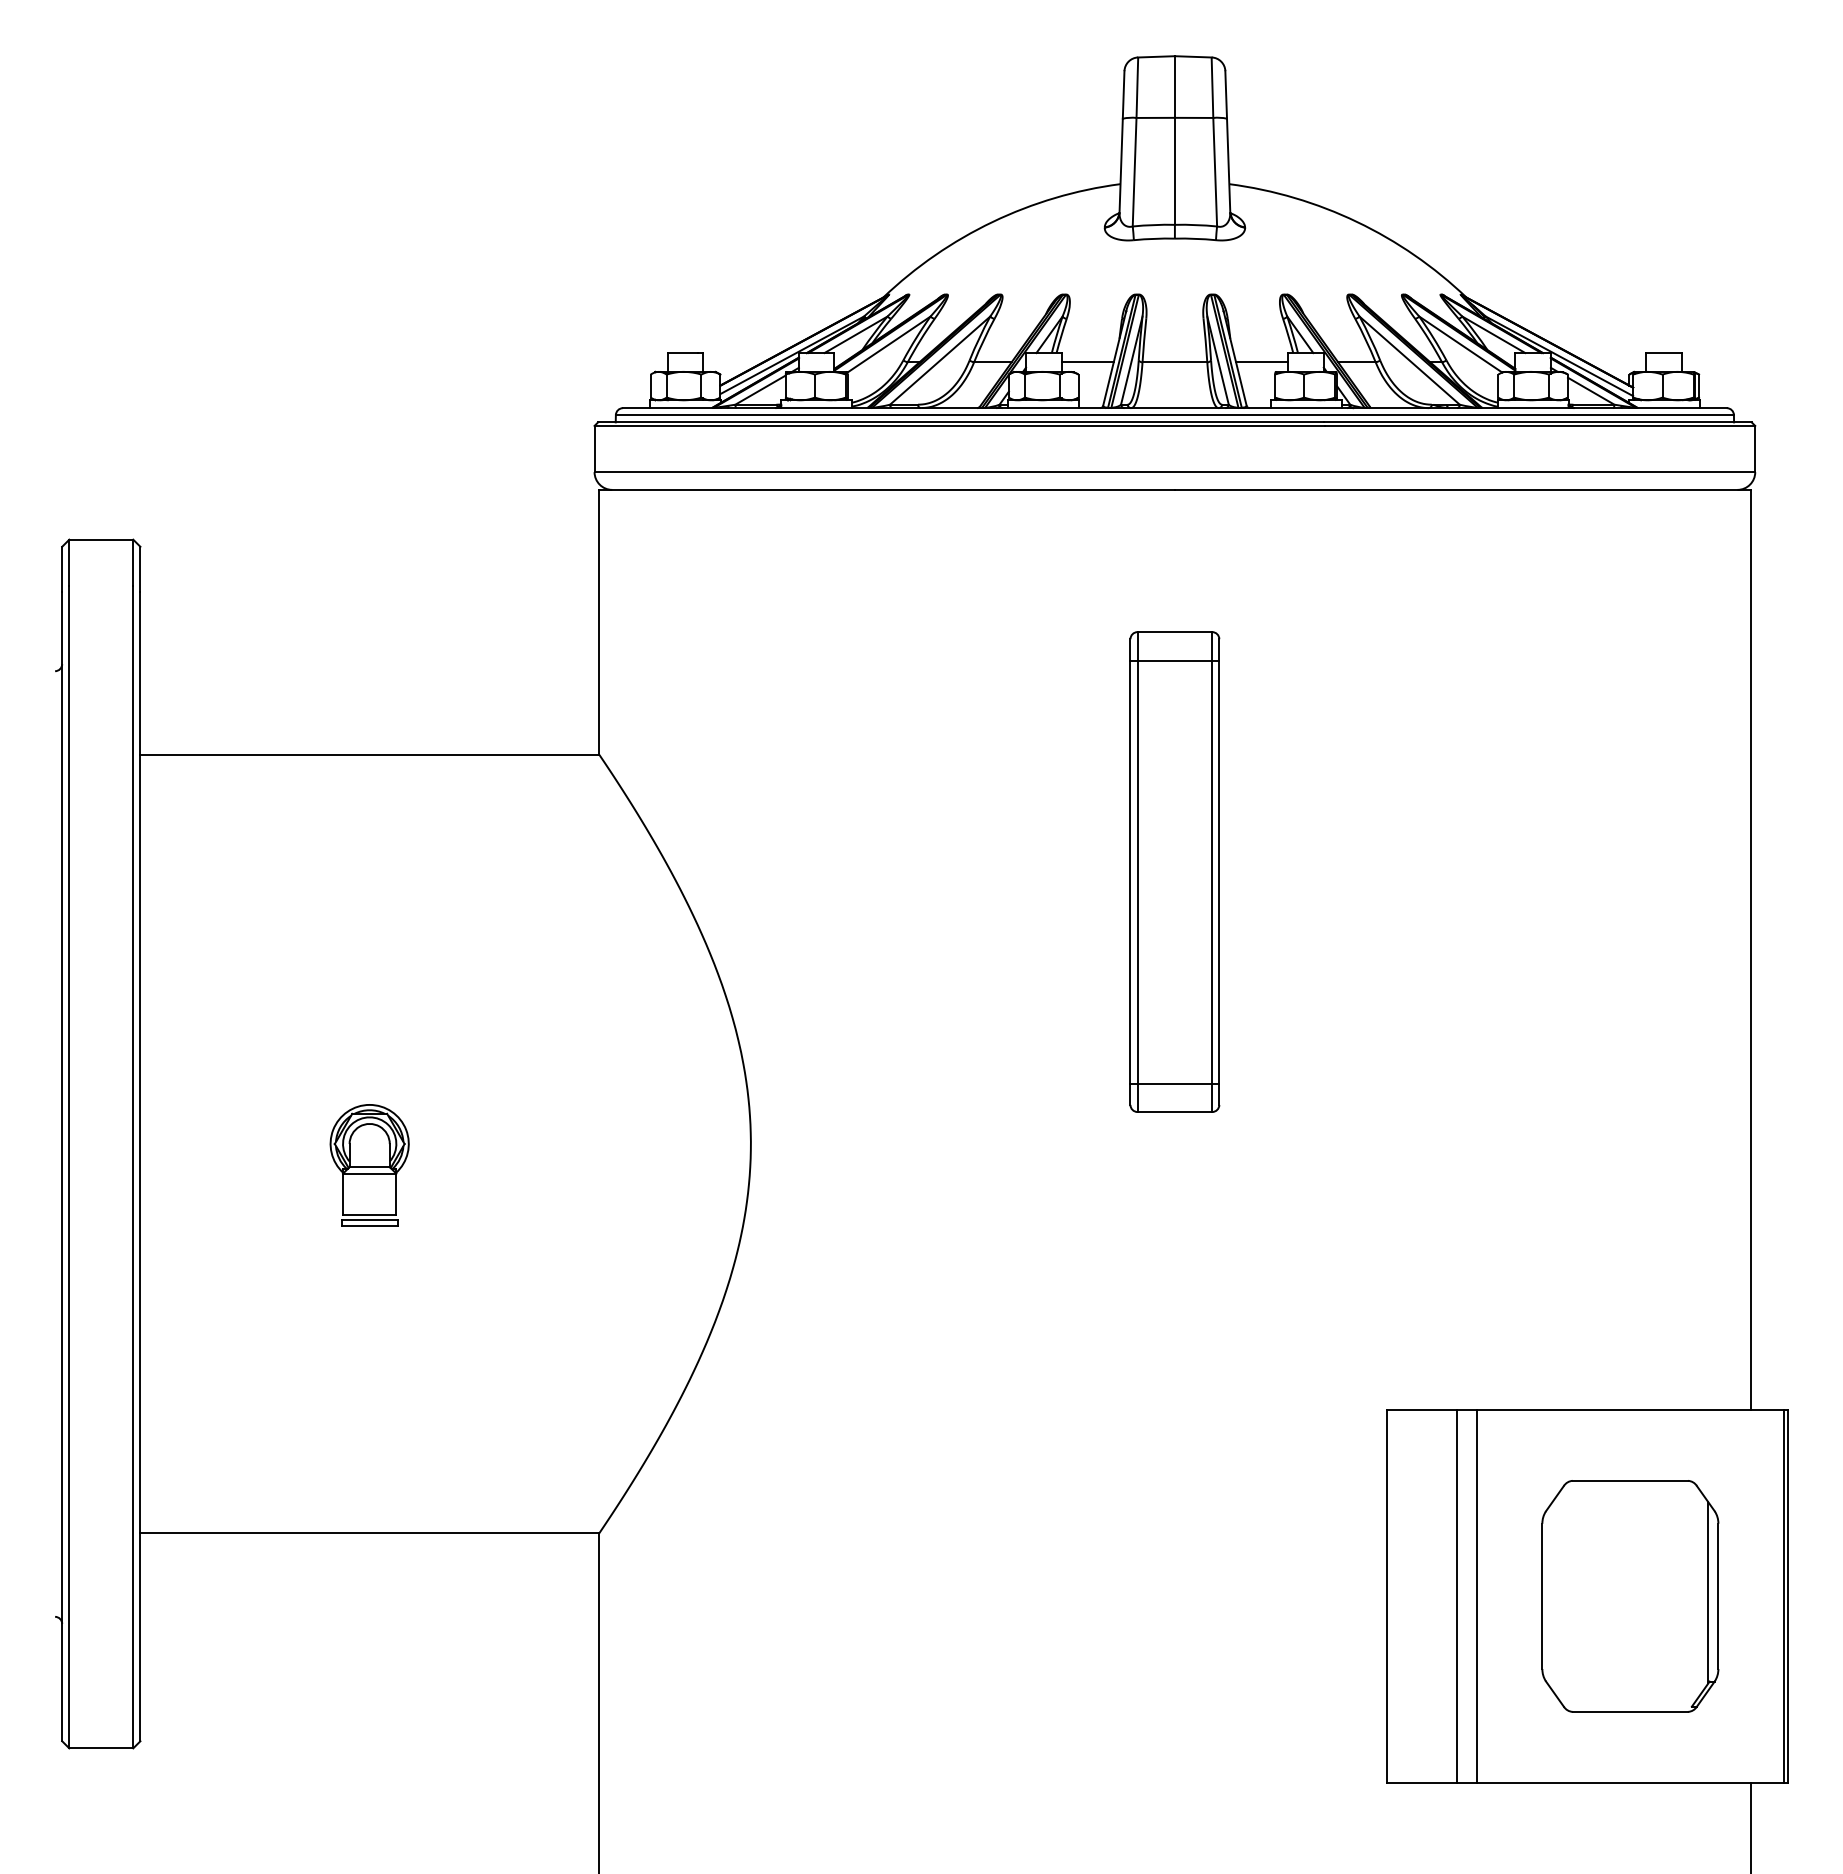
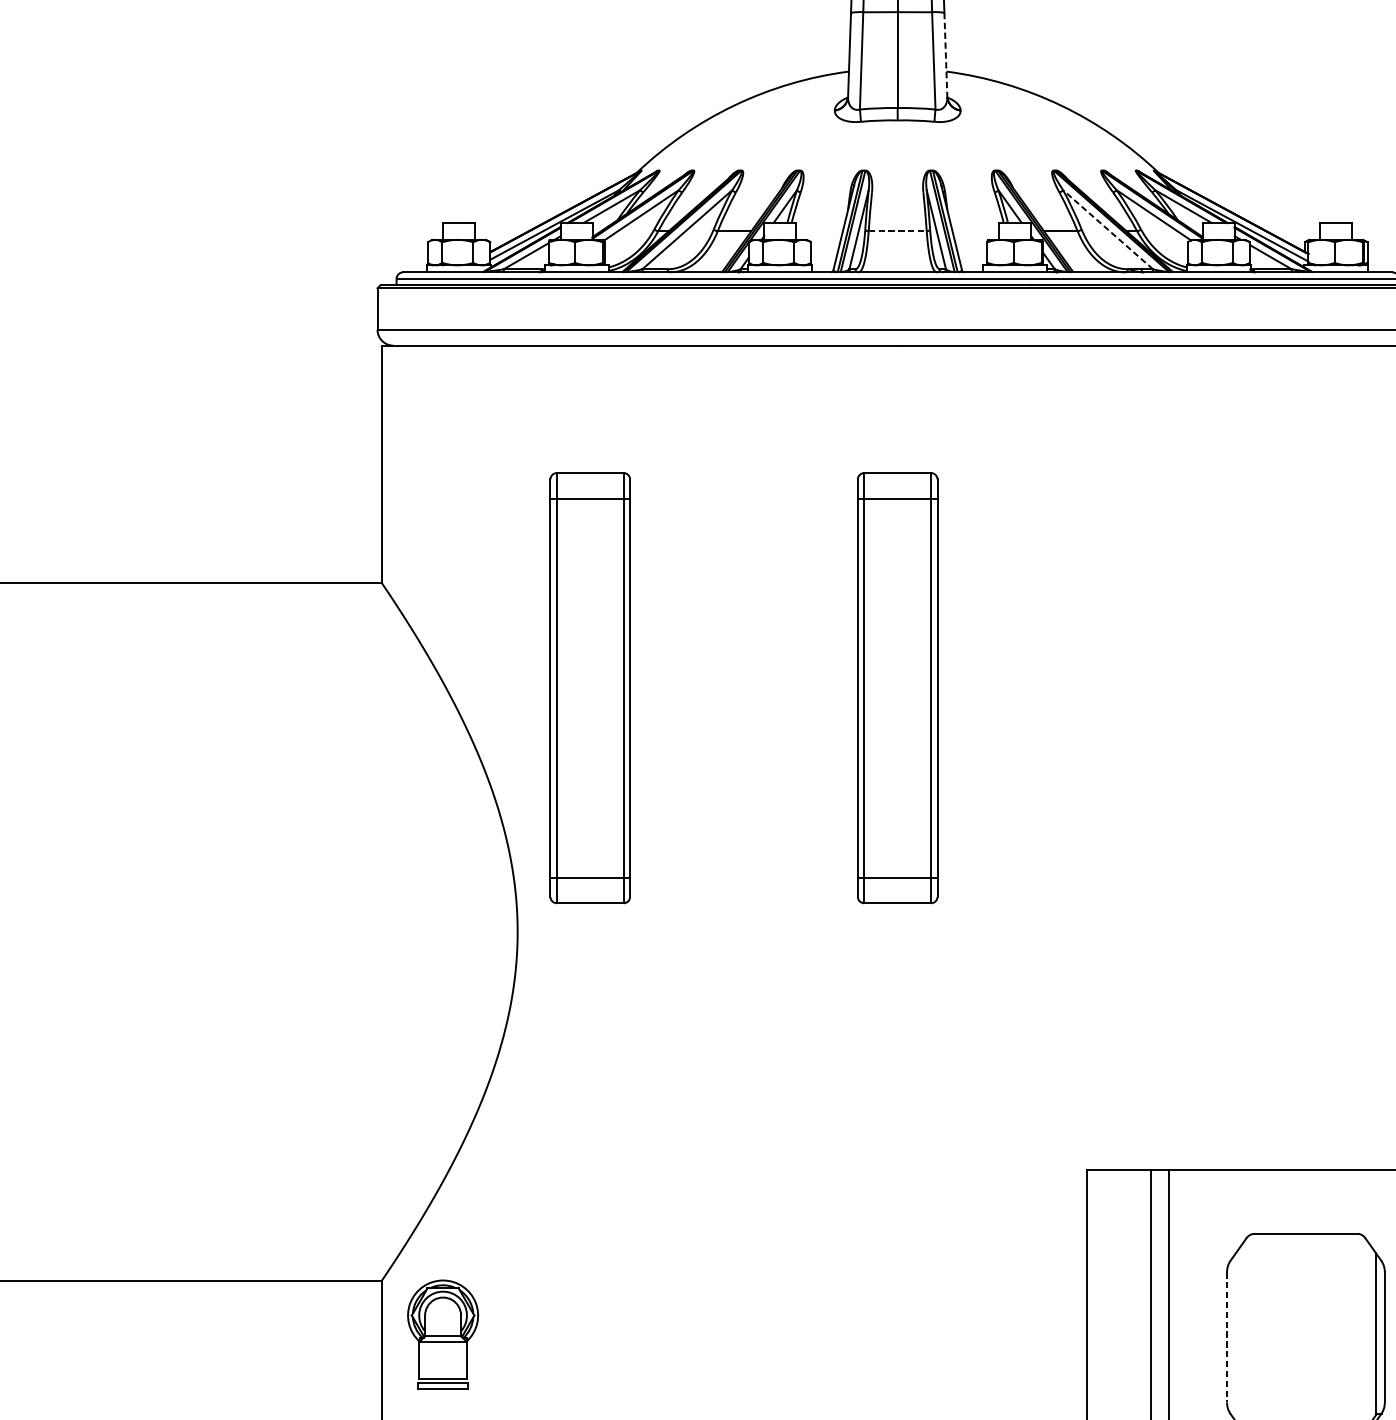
line: (1228, 165) -> (945, 54), solid -> dashed
line: (1409, 360) -> (1107, 229), solid -> dashed
line: (1087, 362) -> (819, 231), removed
line: (1175, 362) -> (898, 231), solid -> dashed
line: (1262, 362) -> (976, 231), removed
part: (831, 871) -> (589, 687), added
part: (369, 1165) -> (442, 1334), moved
line: (1542, 1596) -> (1227, 1337), solid -> dashed

